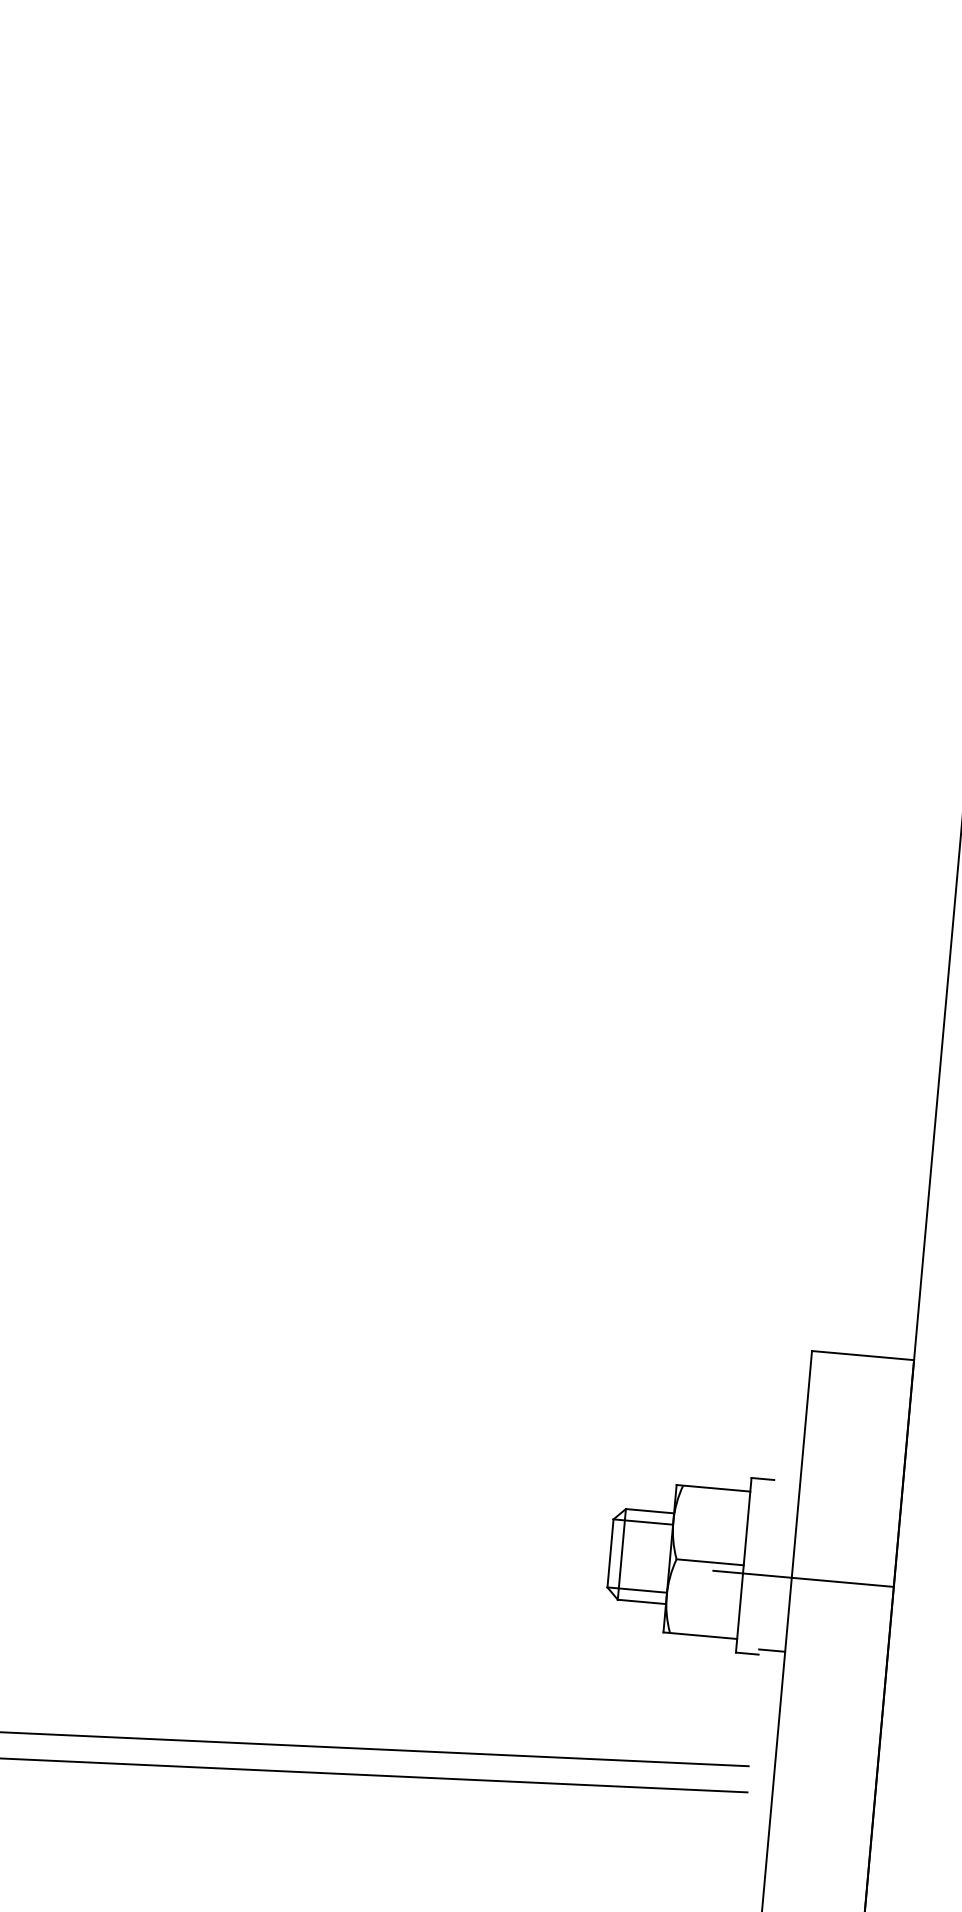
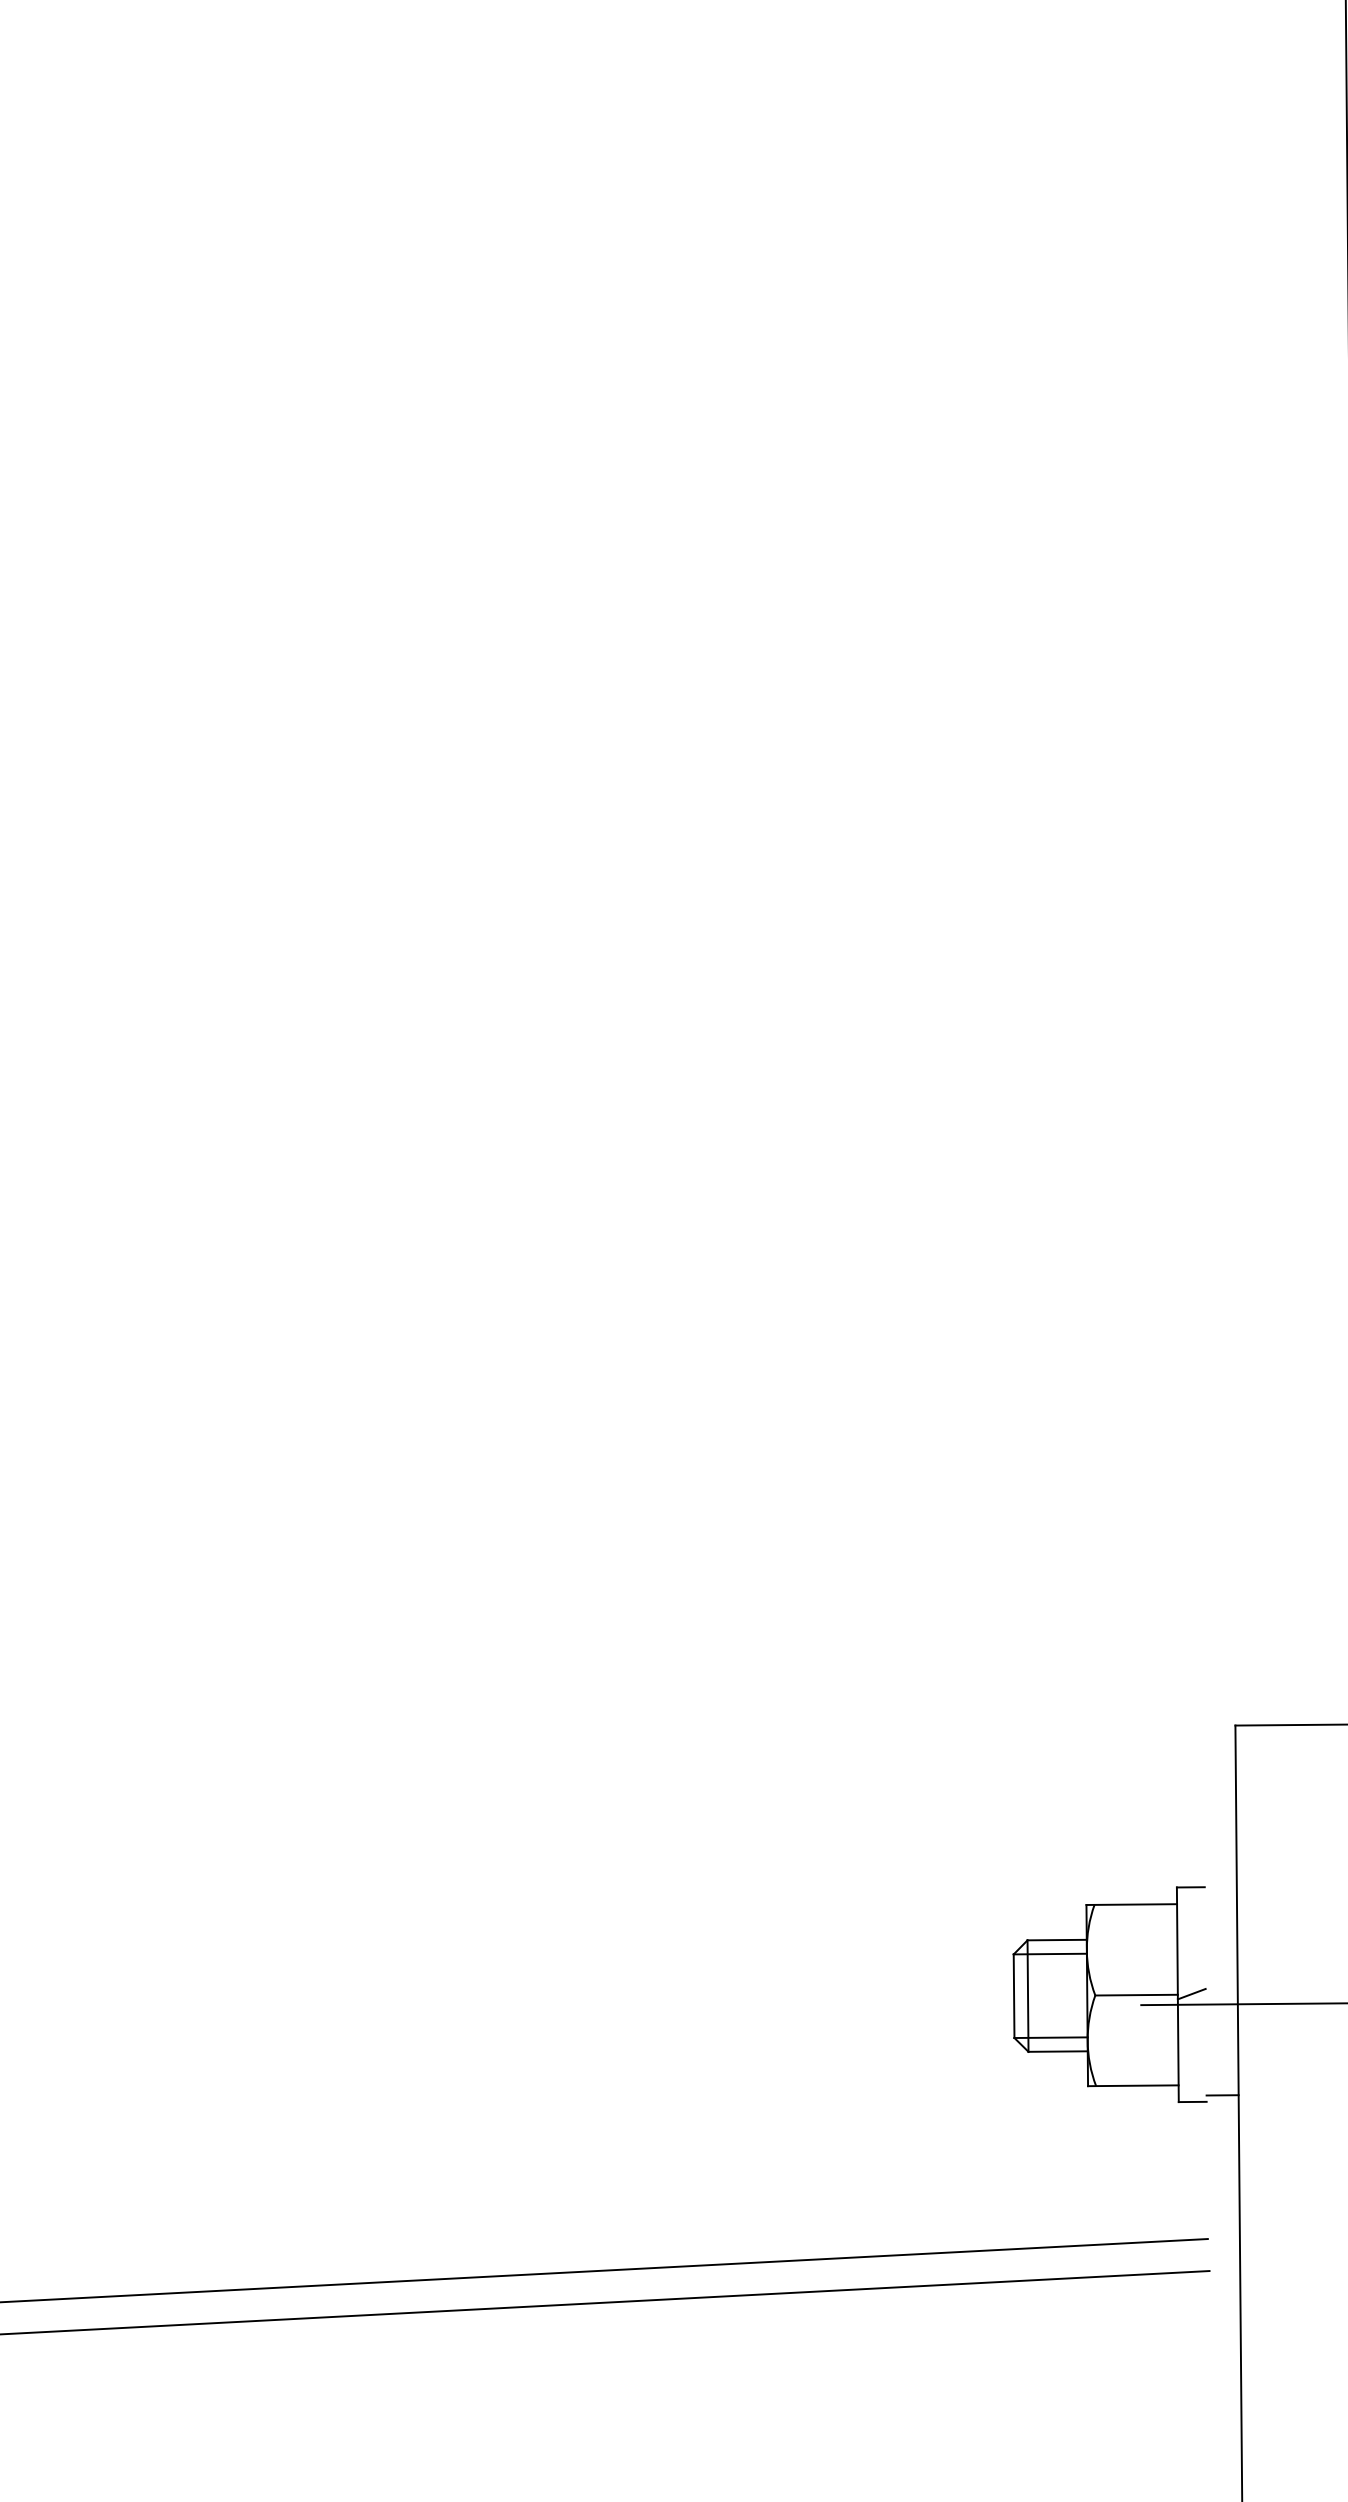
line: (754, 1565) -> (1191, 1993), added

